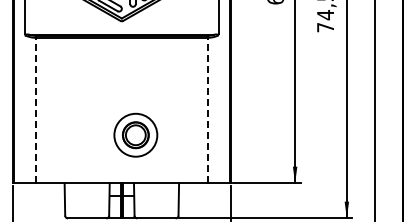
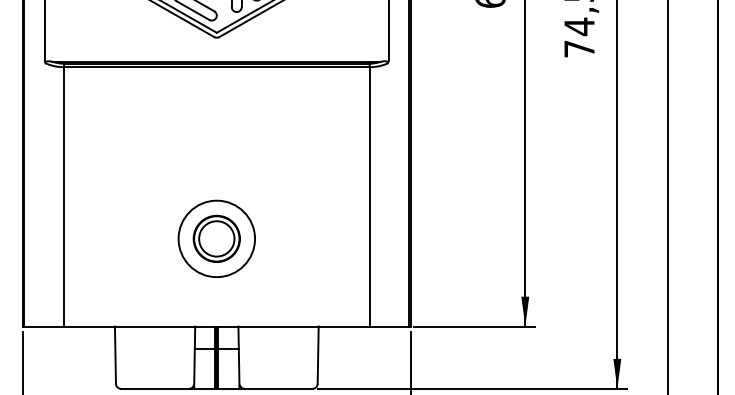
line: (36, 110) -> (64, 196), dashed -> solid
line: (207, 110) -> (369, 196), dashed -> solid
part: (135, 134) -> (216, 237), moved

